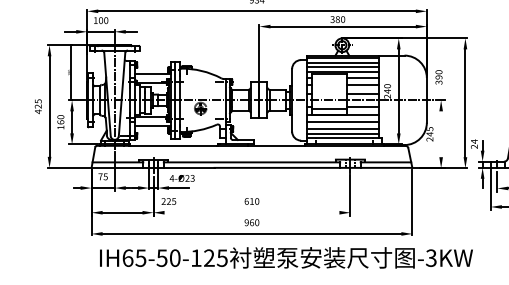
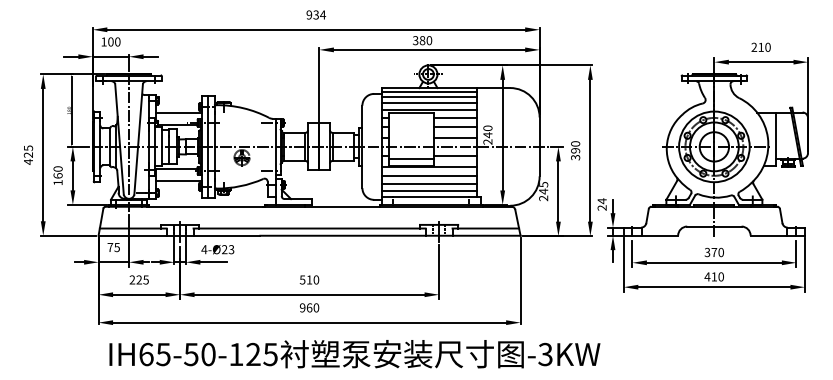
text: (438, 77) -> (575, 150), moved
line: (441, 134) -> (558, 191), added
text: (168, 201) -> (138, 279), moved
text: (246, 201) -> (302, 279), 610 -> 510
line: (251, 212) -> (309, 294), added

